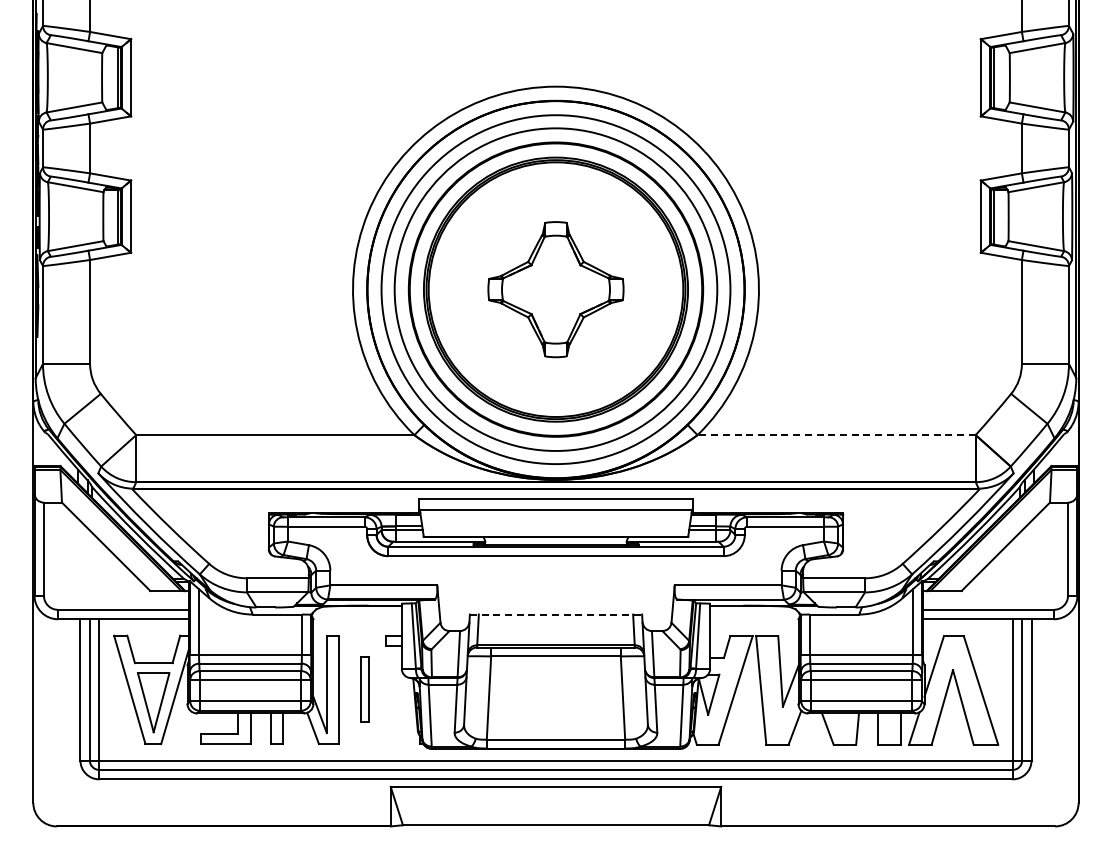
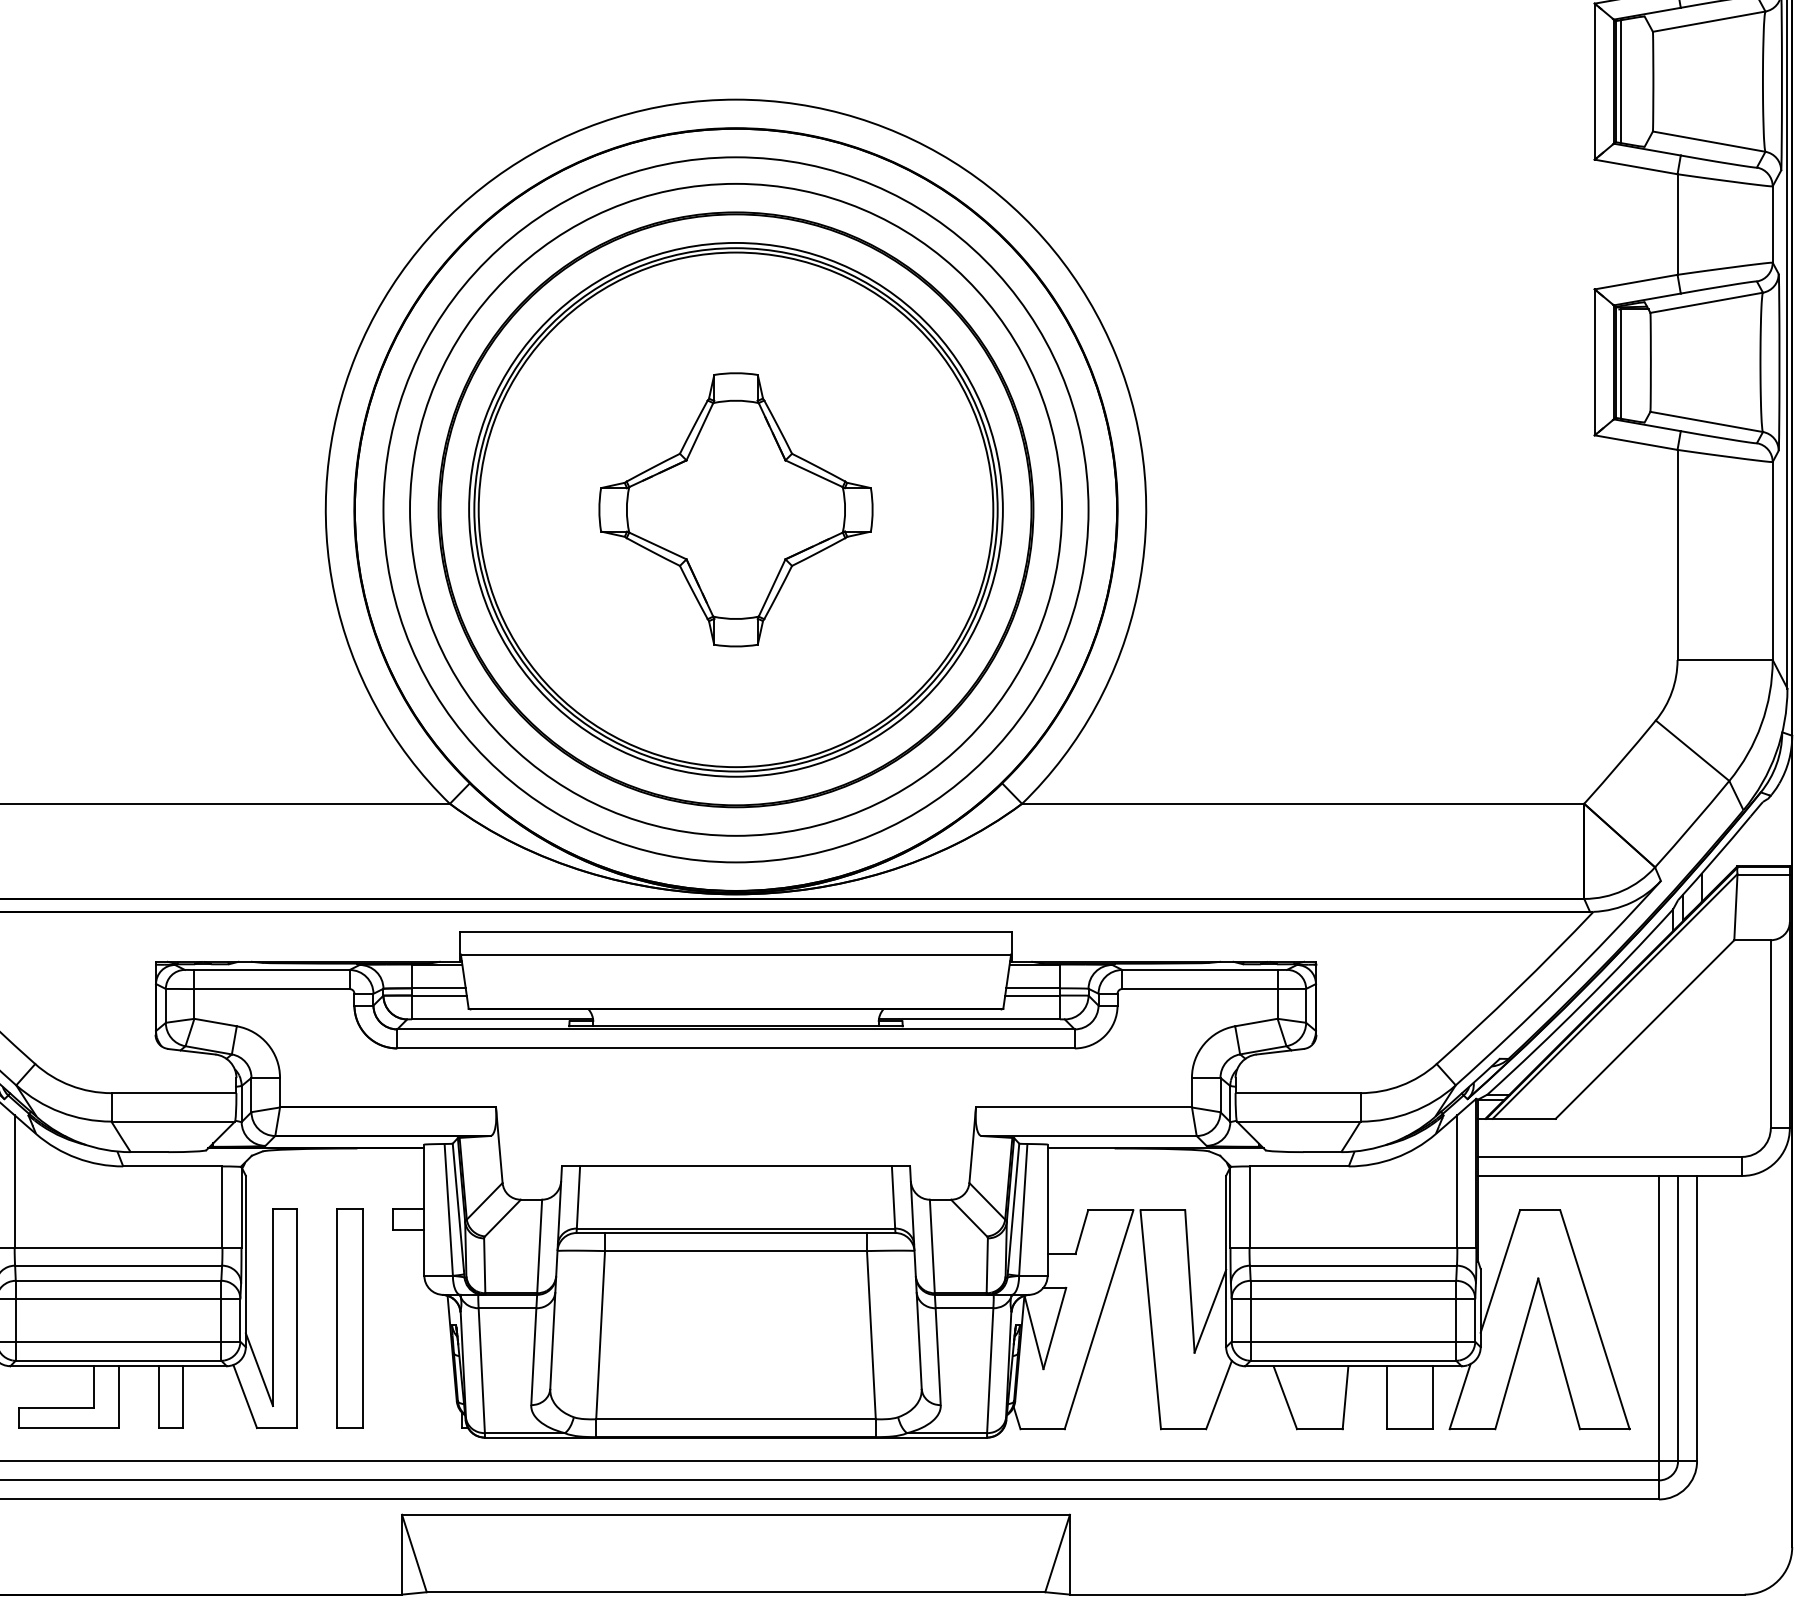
line: (836, 435) -> (1302, 804), dashed -> solid
line: (556, 614) -> (737, 1166), dashed -> solid
part: (364, 689) -> (349, 1317), size x1.67

